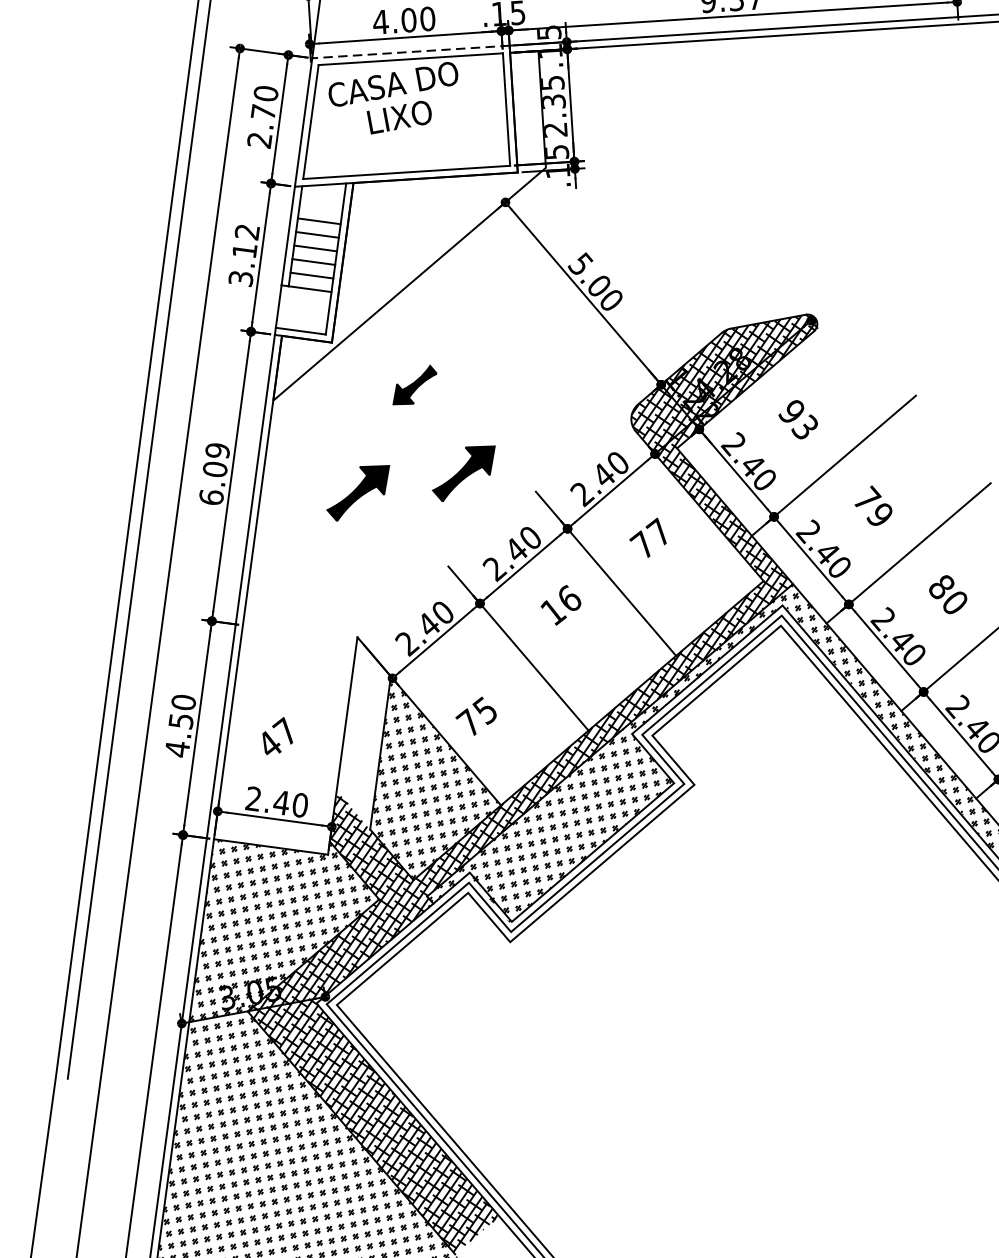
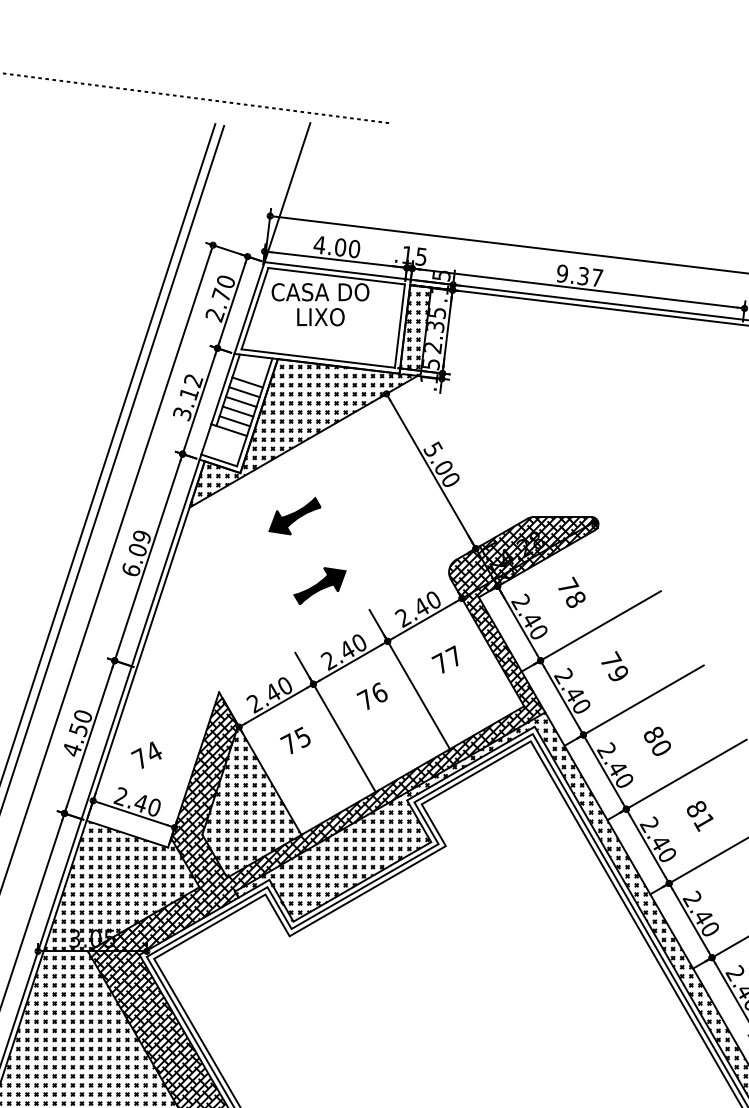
line: (410, 51) -> (337, 270), dashed -> solid
hatch: (404, 223) -> (309, 395), added
part: (413, 385) -> (294, 515), size x1.43
text: (797, 417) -> (571, 591), 93 -> 78
part: (358, 491) -> (239, 585), removed
text: (552, 610) -> (365, 699), 16 -> 76
text: (476, 716) -> (295, 740), moved
hatch: (363, 732) -> (210, 762), added
text: (276, 737) -> (146, 754), 47 -> 74

